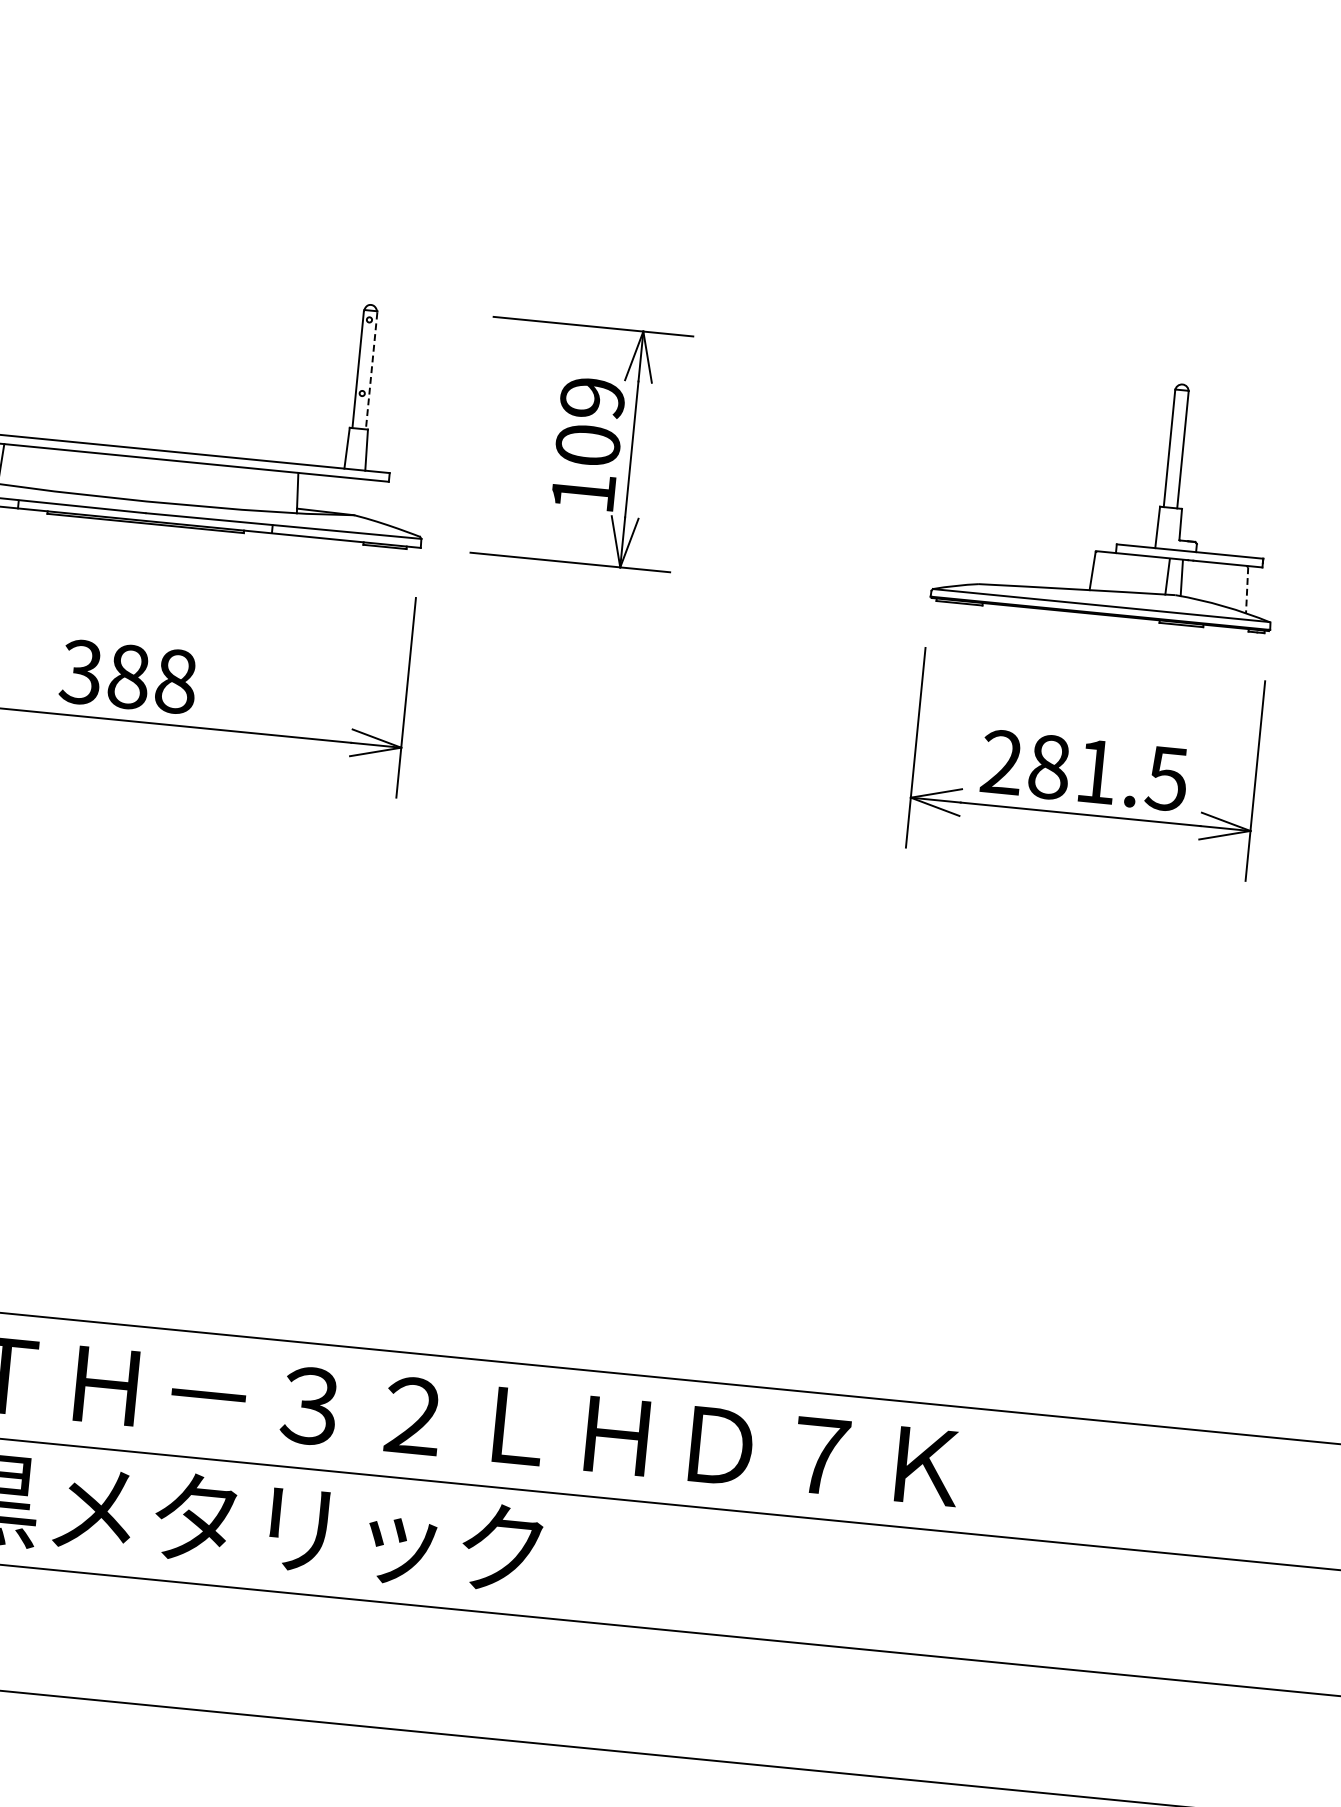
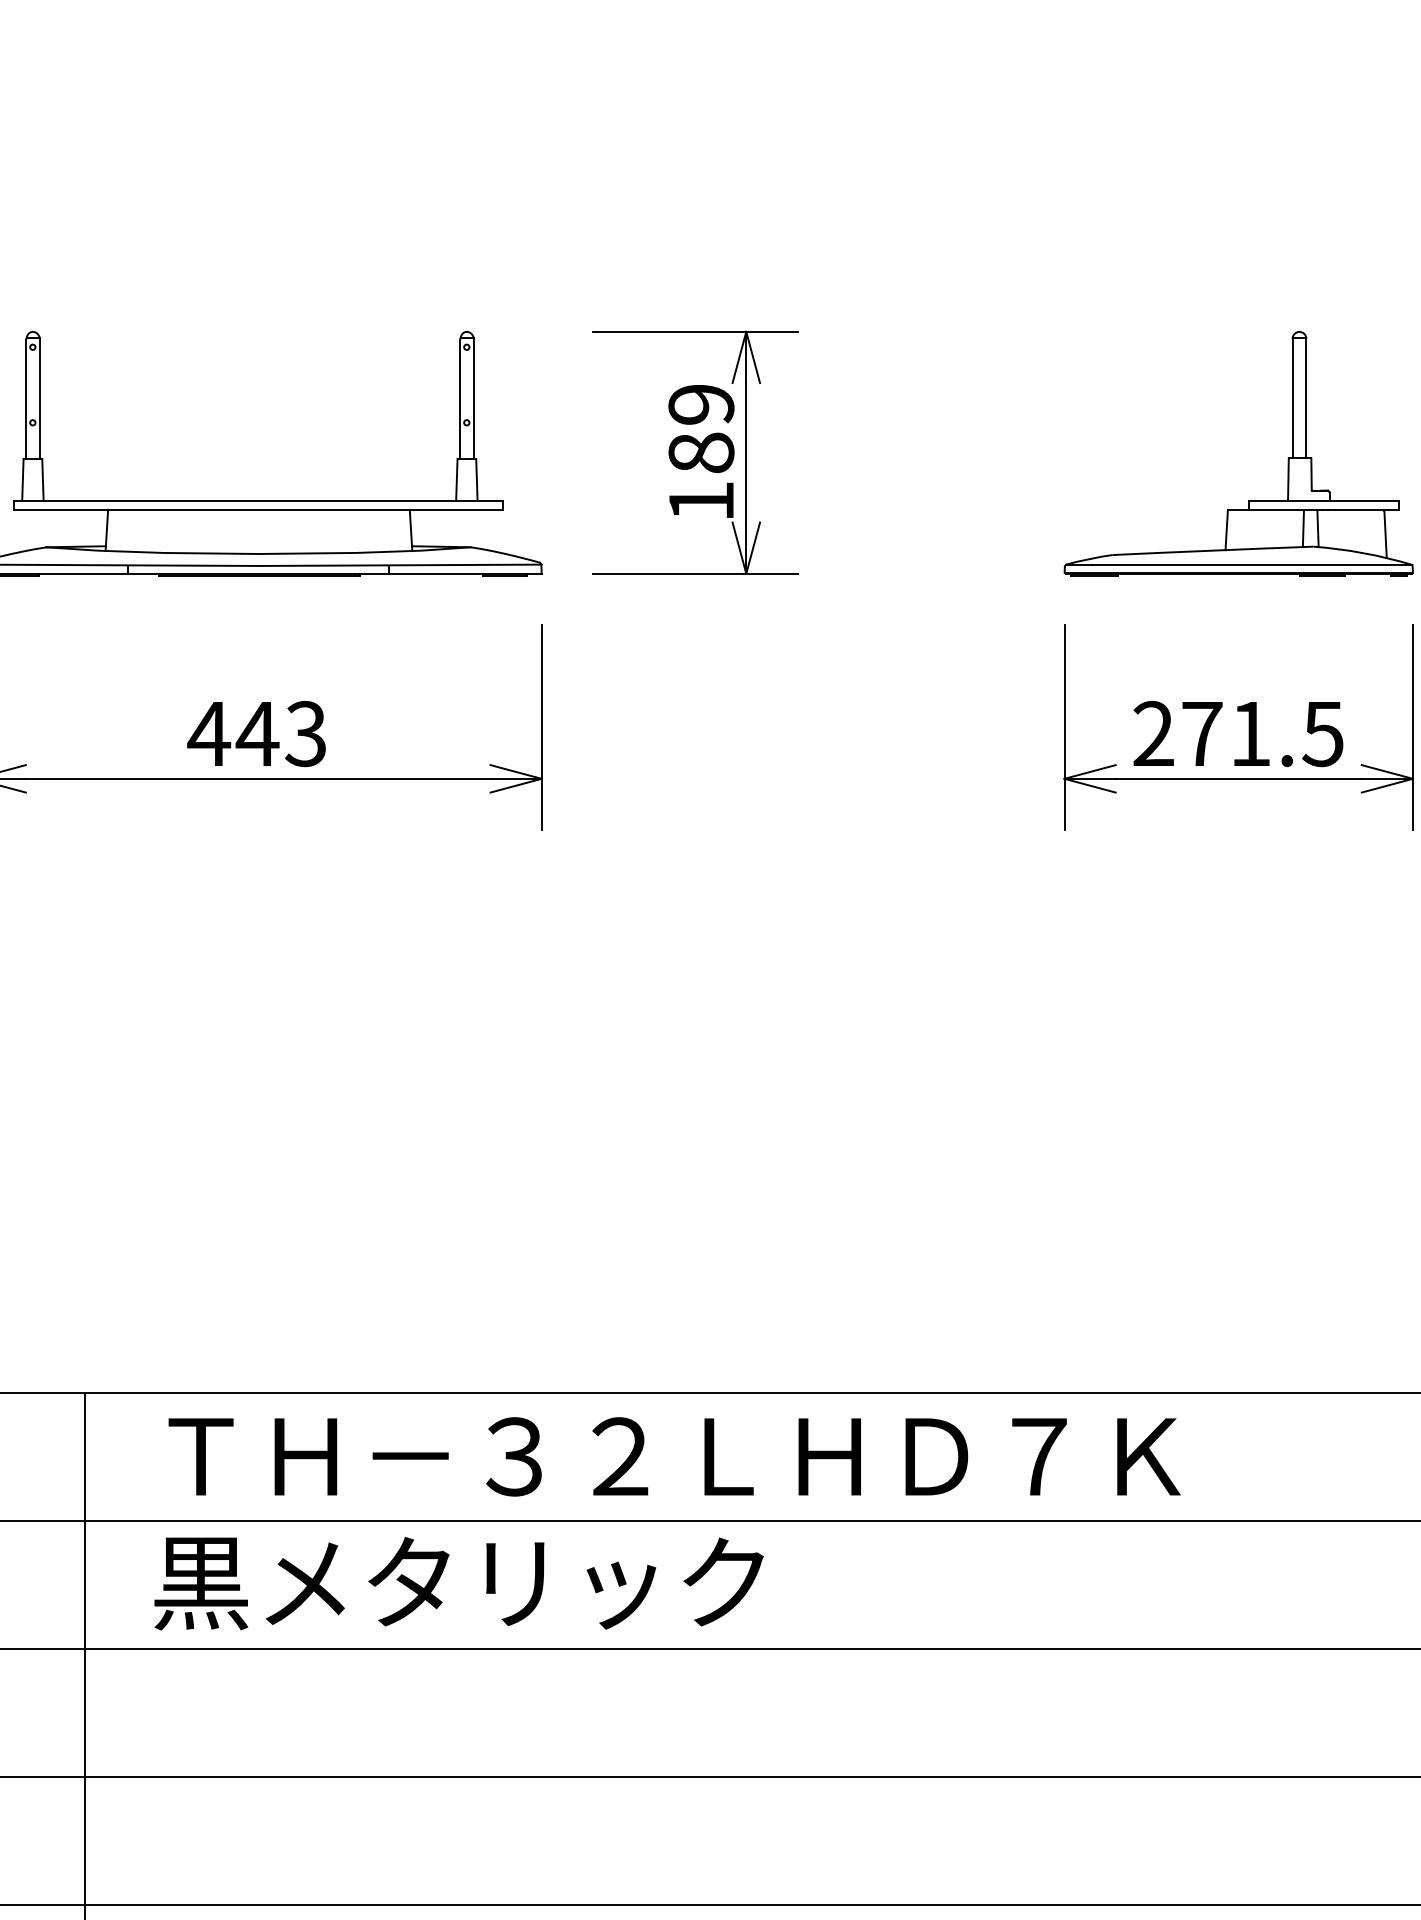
line: (371, 371) -> (474, 399), dashed -> solid
text: (588, 444) -> (701, 452), 109 -> 189
line: (1247, 590) -> (1385, 534), dashed -> solid
text: (127, 677) -> (256, 734), 388 -> 443
text: (1049, 767) -> (1202, 734), 281.5 -> 271.5

